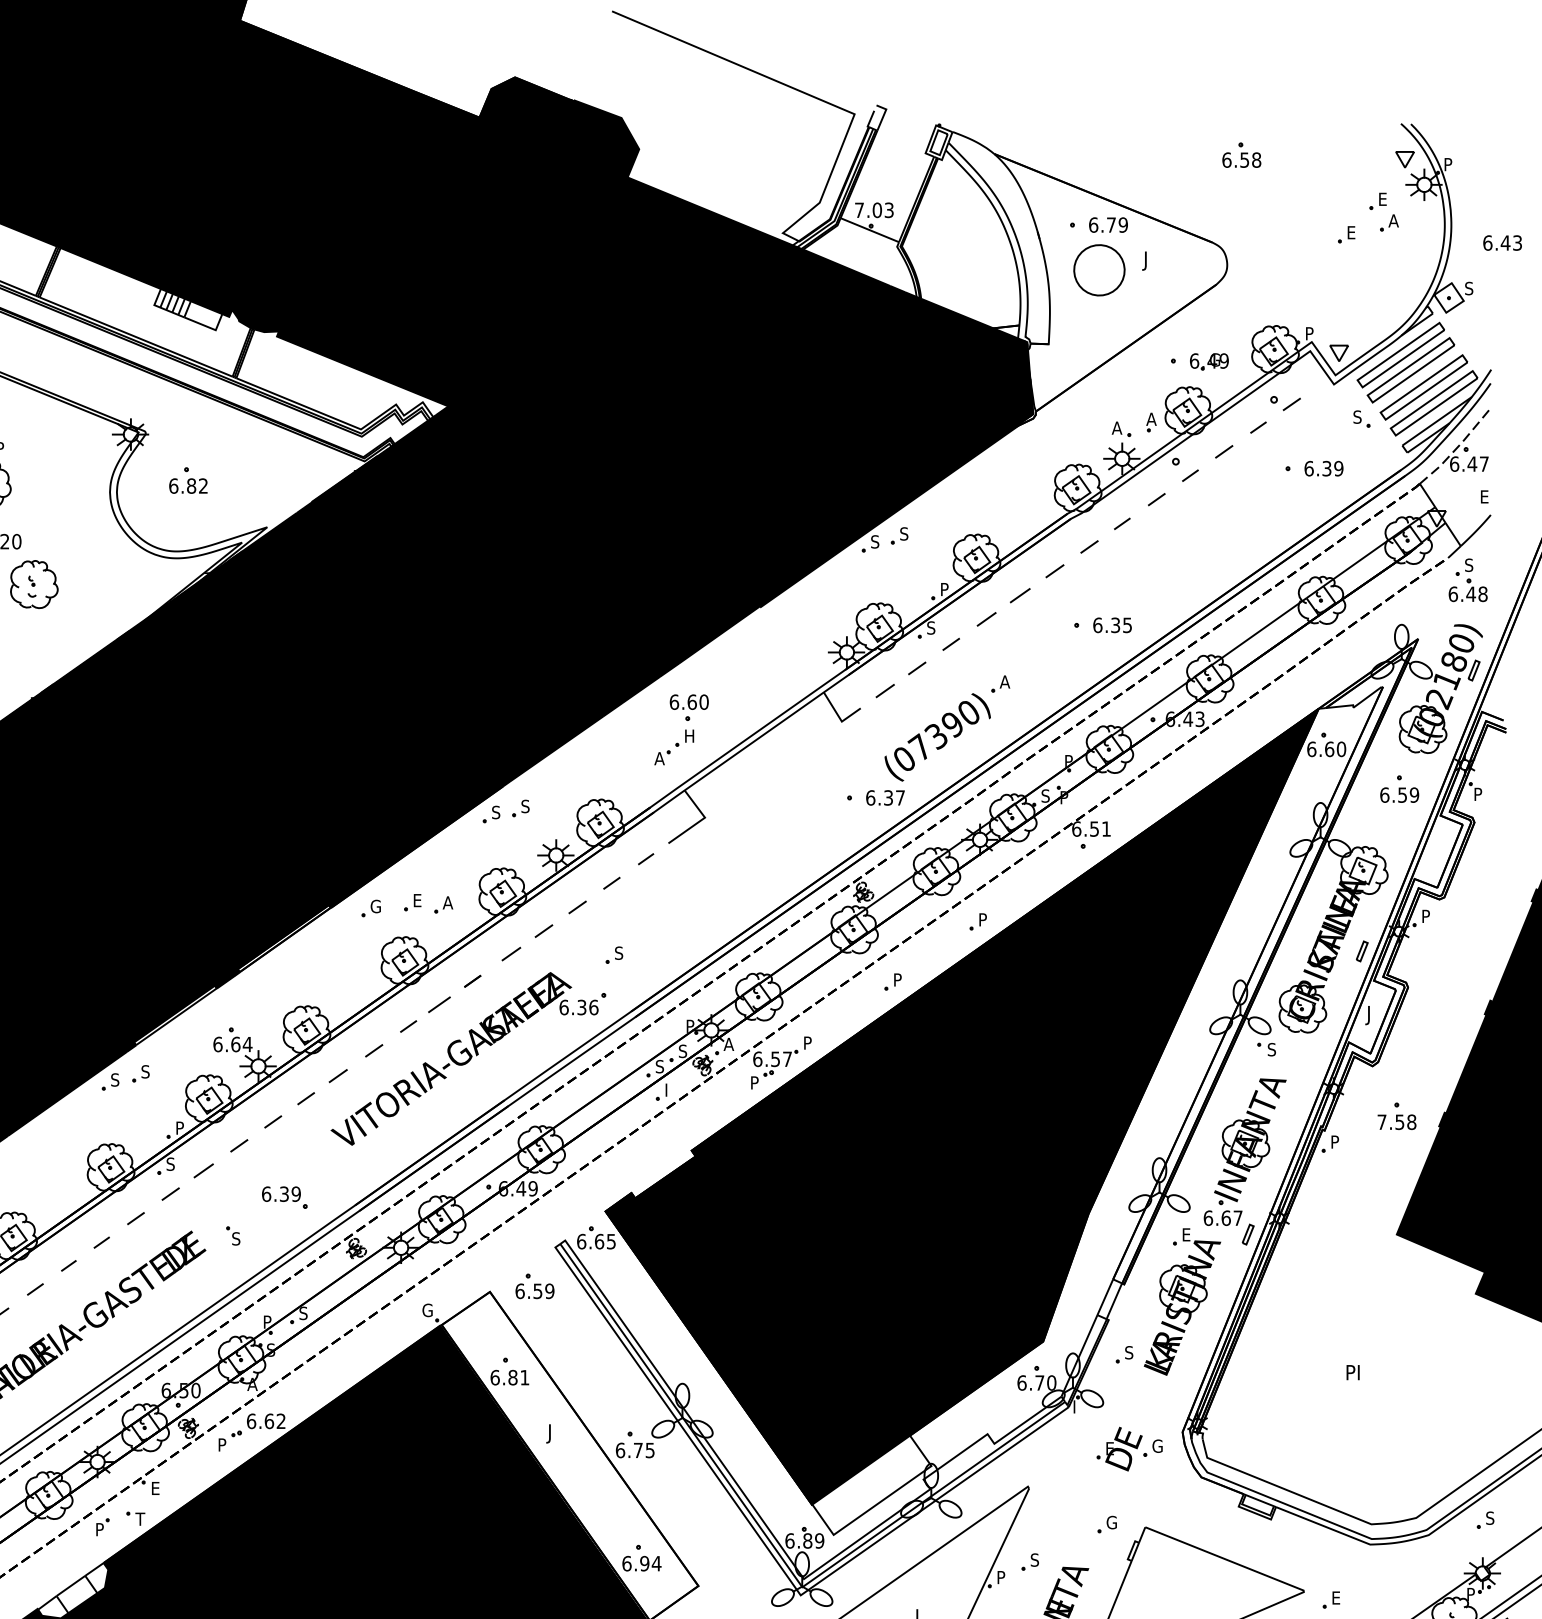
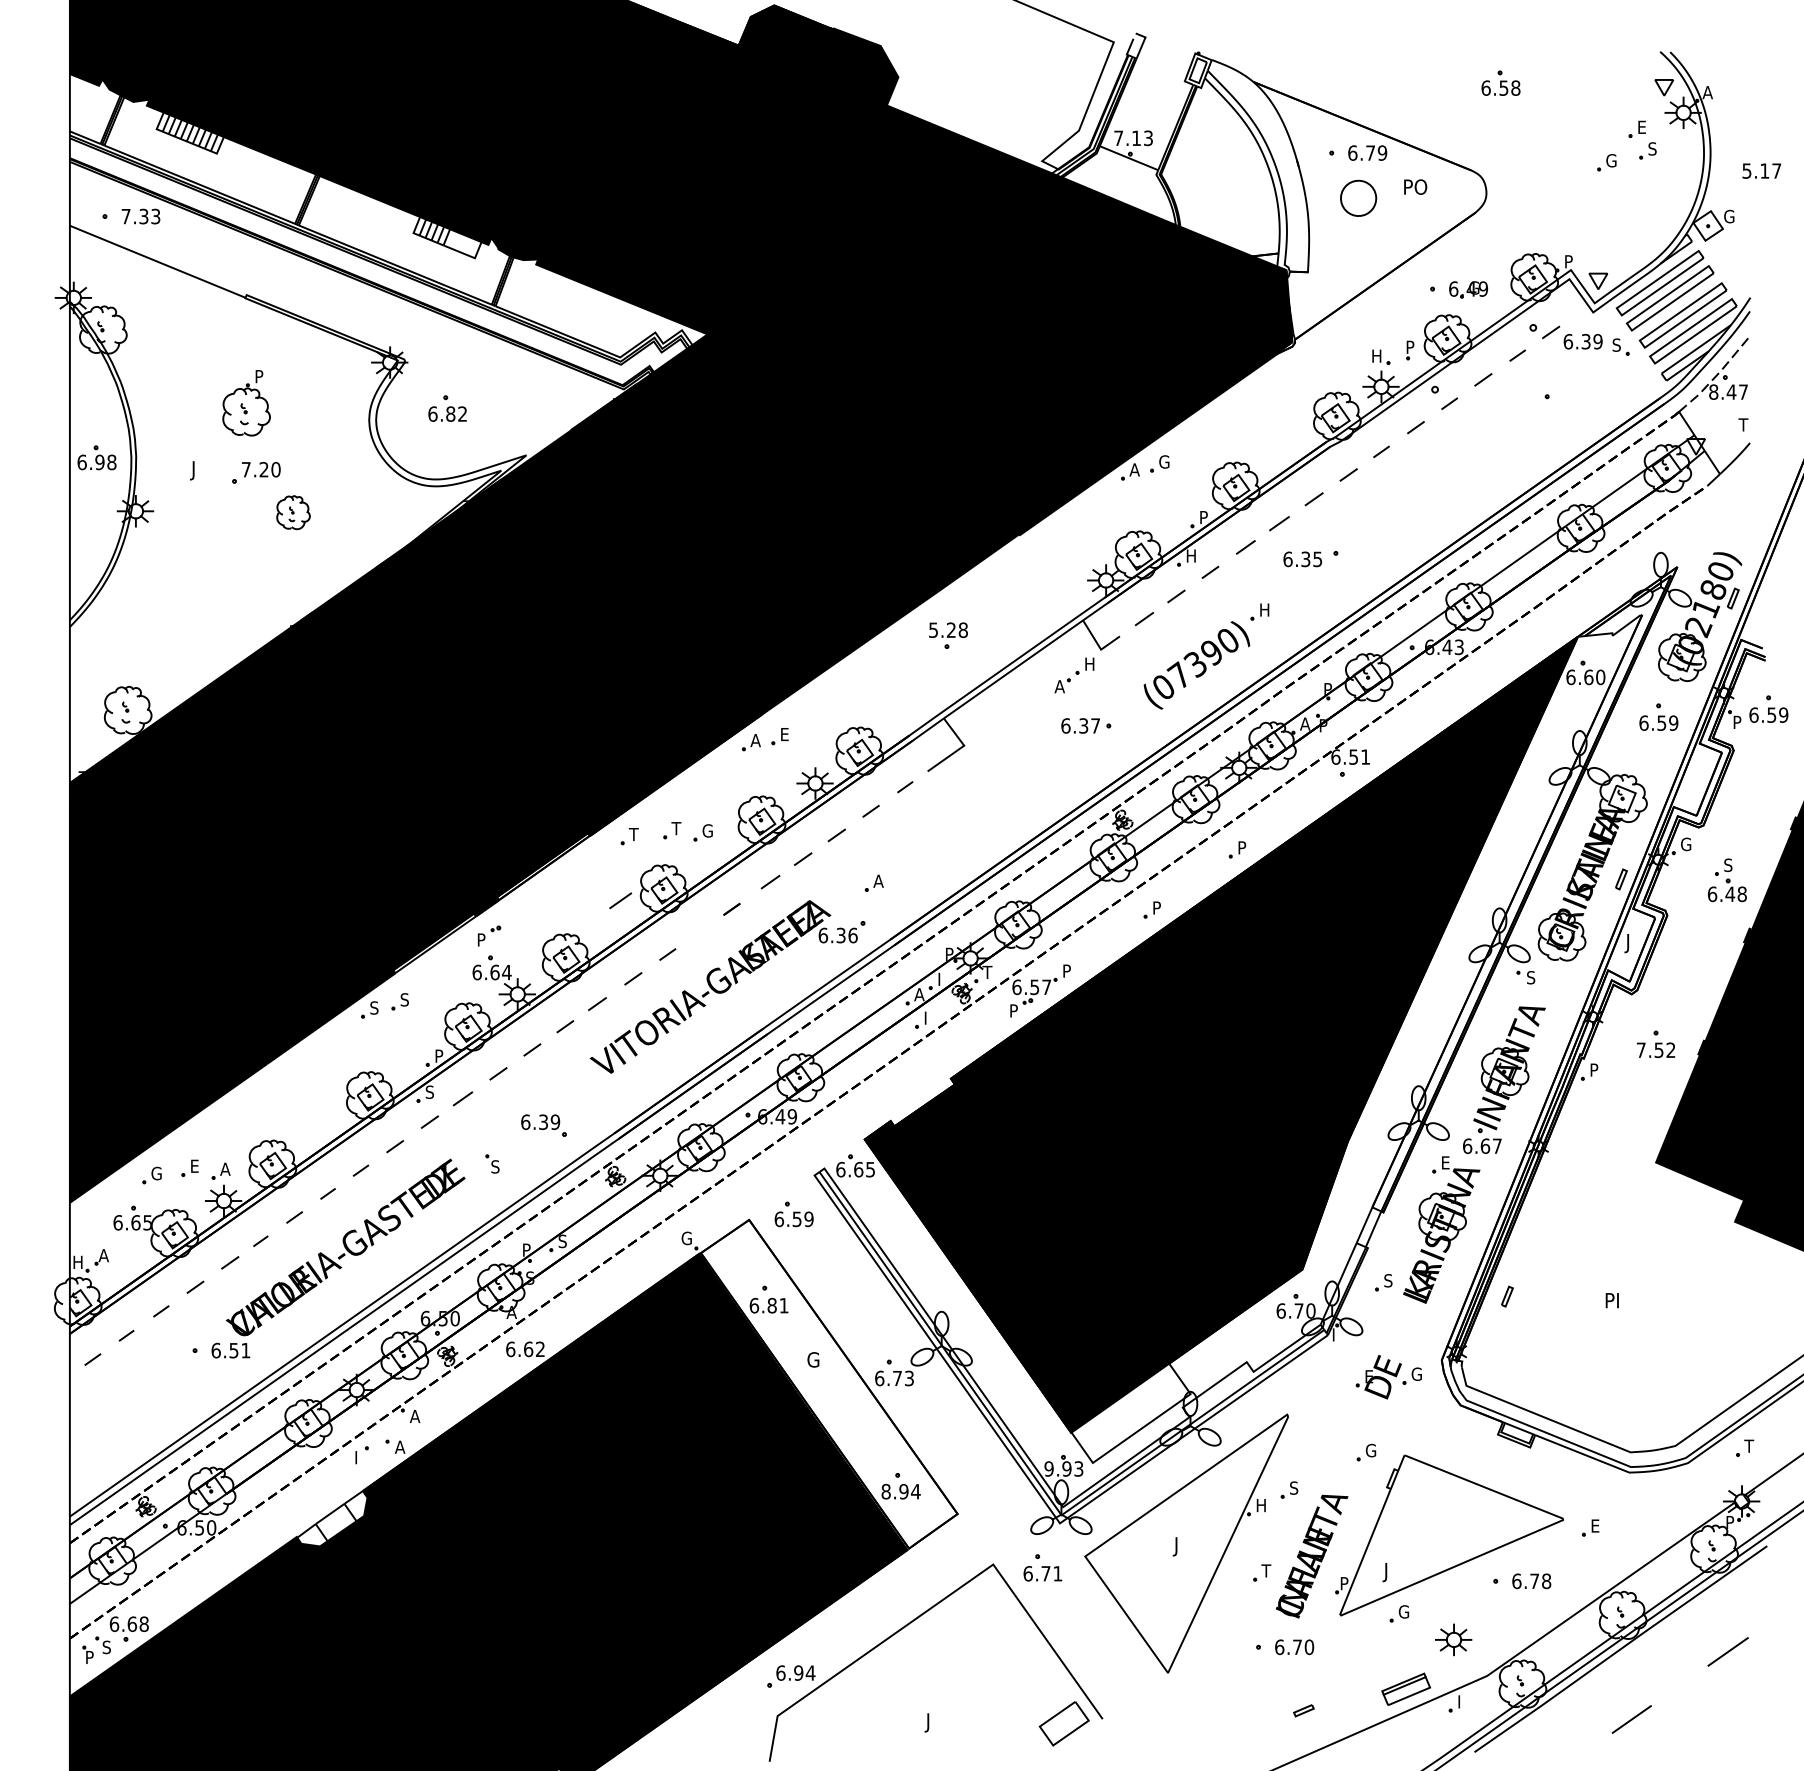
text: (1448, 164) -> (1707, 92), P -> A
text: (877, 210) -> (1136, 138), 7.03 -> 7.13
text: (1393, 220) -> (1652, 148), A -> S
text: (1352, 232) -> (1611, 160), E -> G
text: (1502, 242) -> (1761, 170), 6.43 -> 5.17
text: (1155, 260) -> (1414, 188), J -> PO
part: (1099, 270) -> (1358, 198), size x0.7
text: (1470, 288) -> (1729, 216), S -> G
text: (1151, 418) -> (1410, 346), A -> P
text: (1117, 427) -> (1376, 355), A -> H
text: (1454, 463) -> (1713, 391), 6.47 -> 8.47
text: (1323, 468) -> (1582, 341), moved
text: (1484, 496) -> (1743, 424), E -> T
text: (905, 533) -> (1164, 461), S -> G
text: (875, 541) -> (1134, 469), S -> A
part: (1468, 580) -> (1727, 880), moved
part: (34, 584) -> (293, 512), size x0.7
text: (1112, 625) -> (1302, 559), moved
text: (931, 627) -> (1190, 555), S -> H
text: (1005, 681) -> (1264, 609), A -> H
text: (689, 702) -> (948, 630), 6.60 -> 5.28
part: (674, 747) -> (1074, 675), moved
part: (1509, 780) -> (1768, 708), added
text: (1046, 795) -> (1305, 723), S -> A
text: (885, 797) -> (1080, 725), moved
text: (525, 806) -> (784, 734), S -> E
text: (496, 812) -> (755, 740), S -> A
text: (417, 900) -> (676, 828), E -> T
text: (448, 902) -> (707, 830), A -> G
text: (375, 906) -> (634, 834), G -> T
text: (1427, 916) -> (1686, 844), P -> G
text: (619, 952) -> (878, 880), S -> A
line: (439, 1004) -> (620, 900), moved
text: (728, 1043) -> (987, 971), A -> T
text: (683, 1051) -> (942, 979), S -> I
text: (660, 1066) -> (919, 994), S -> A
text: (1411, 1122) -> (1670, 1050), 7.58 -> 7.52
part: (1248, 1234) -> (1507, 1296), moved
text: (553, 1433) -> (812, 1361), J -> G
part: (230, 1440) -> (489, 935), moved
text: (650, 1449) -> (909, 1377), 6.75 -> 6.73
text: (155, 1488) -> (414, 1416), E -> A
text: (1490, 1517) -> (1749, 1445), S -> T
text: (140, 1518) -> (399, 1446), T -> A
text: (100, 1526) -> (359, 1454), P -> I
text: (804, 1540) -> (1063, 1468), 6.89 -> 9.93
text: (626, 1563) -> (885, 1491), 6.94 -> 8.94
text: (1002, 1577) -> (1261, 1505), P -> H

